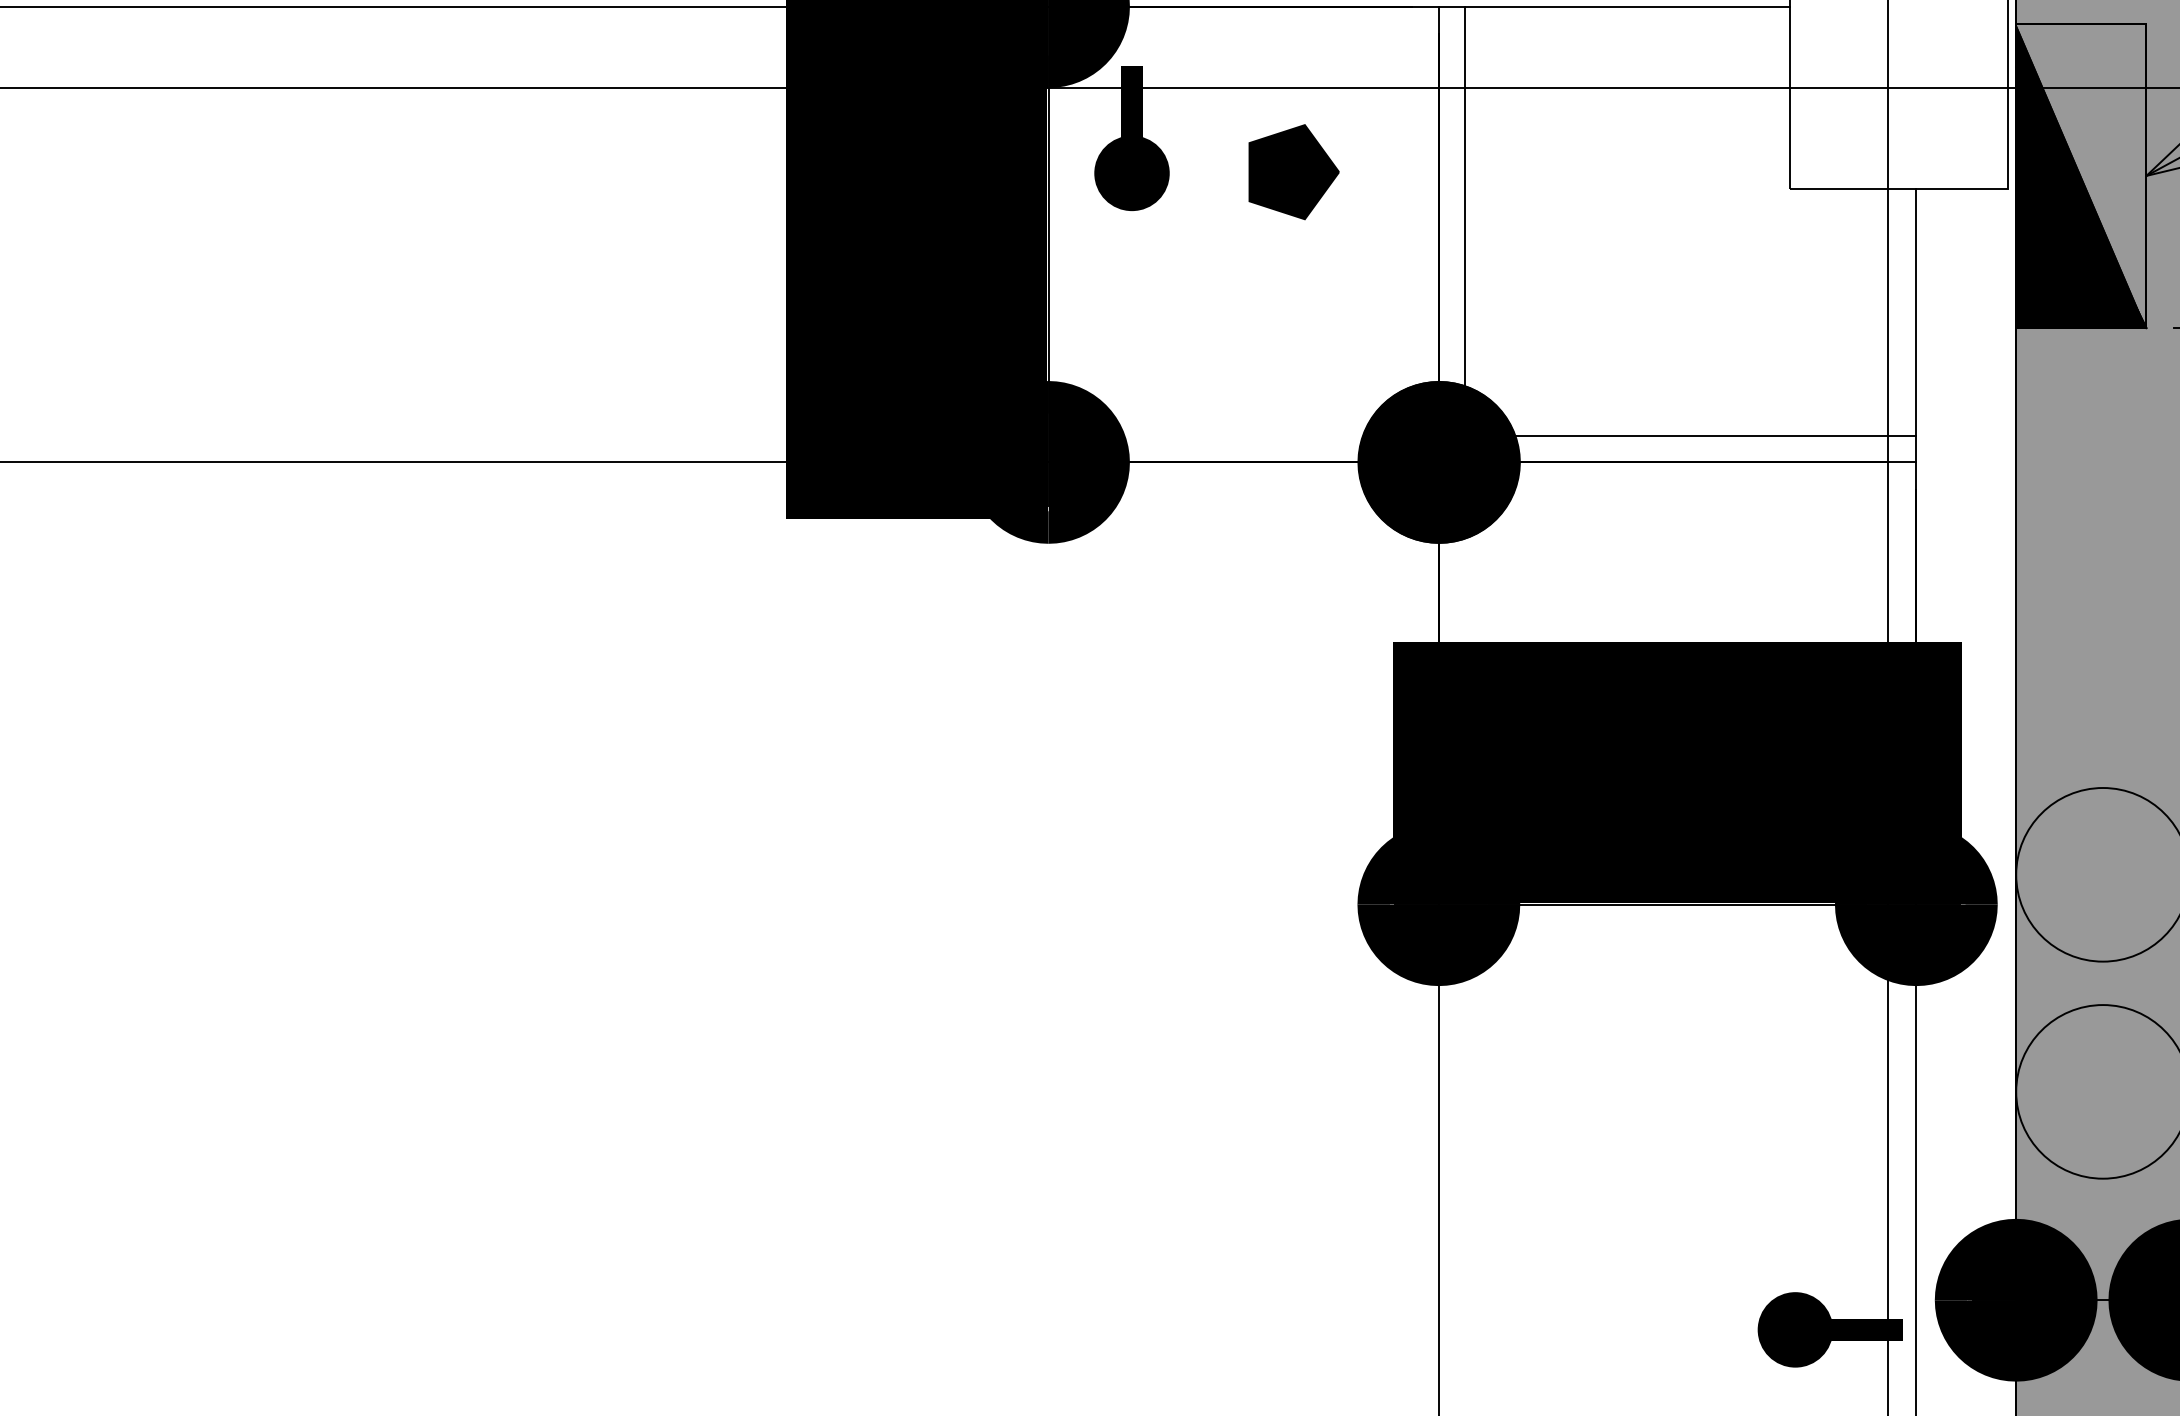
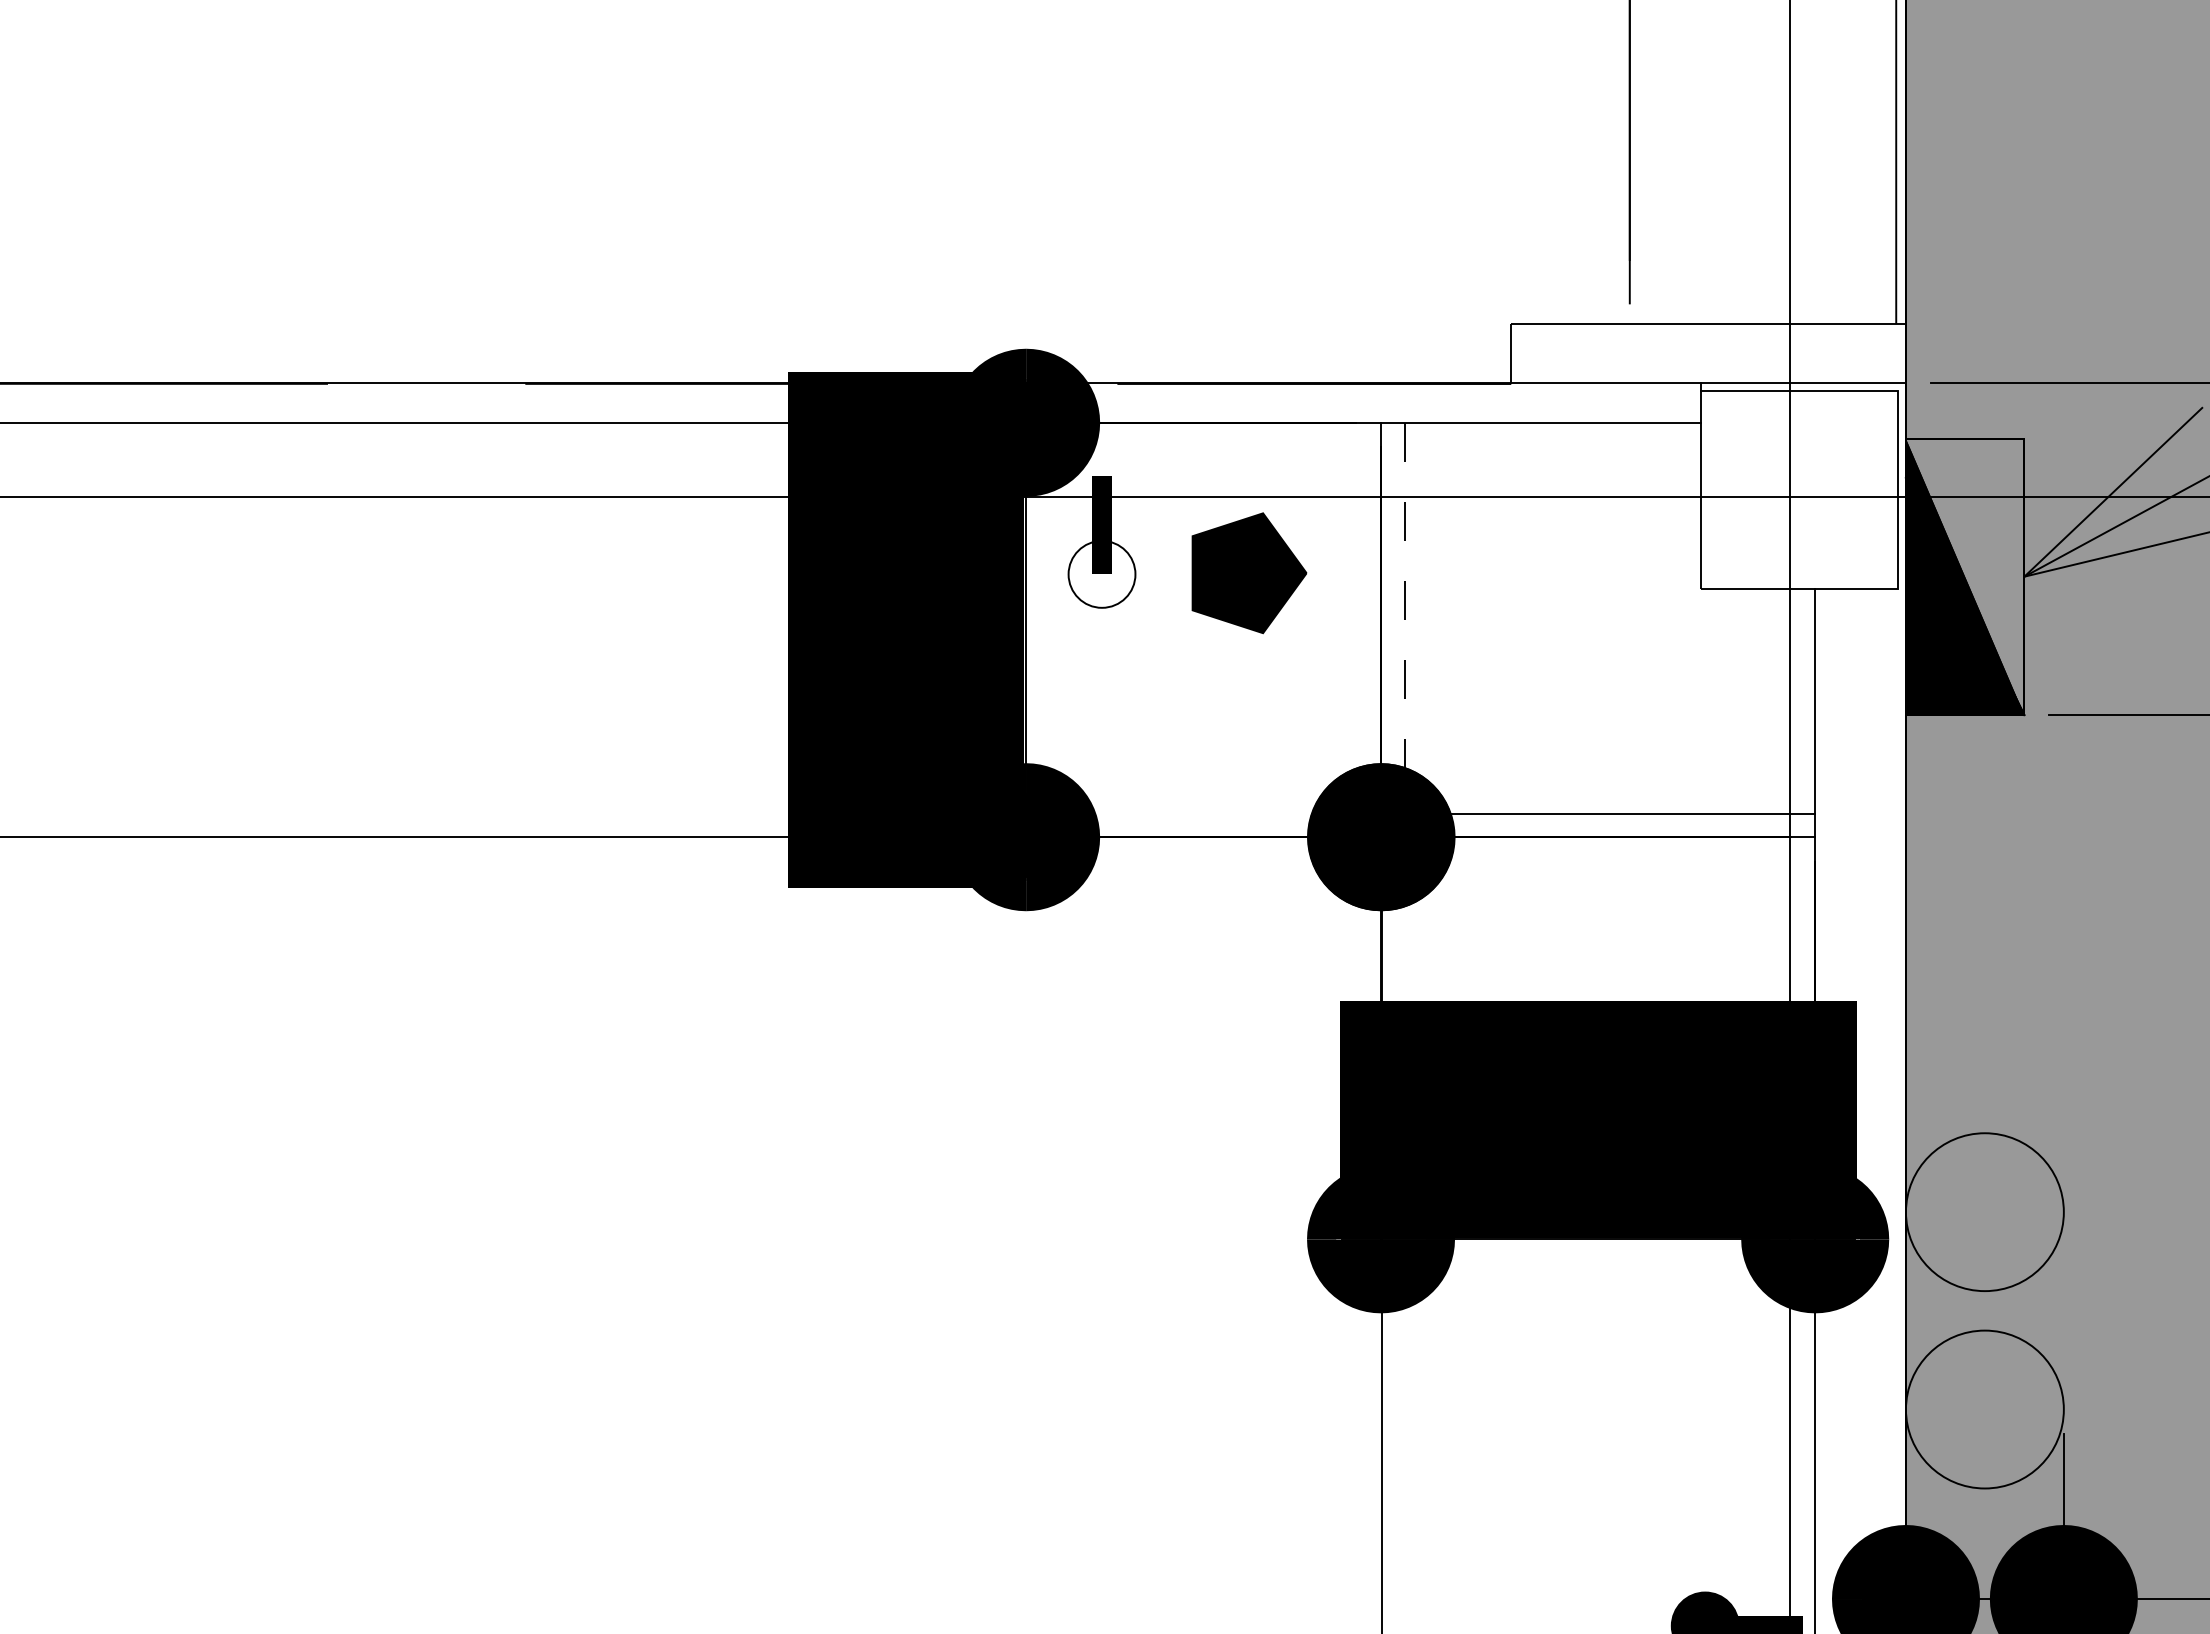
fill: (1131, 172) -> (1101, 573), removed
part: (1294, 172) -> (1249, 573), size x1.4
line: (1464, 221) -> (1404, 618), solid -> dashed

